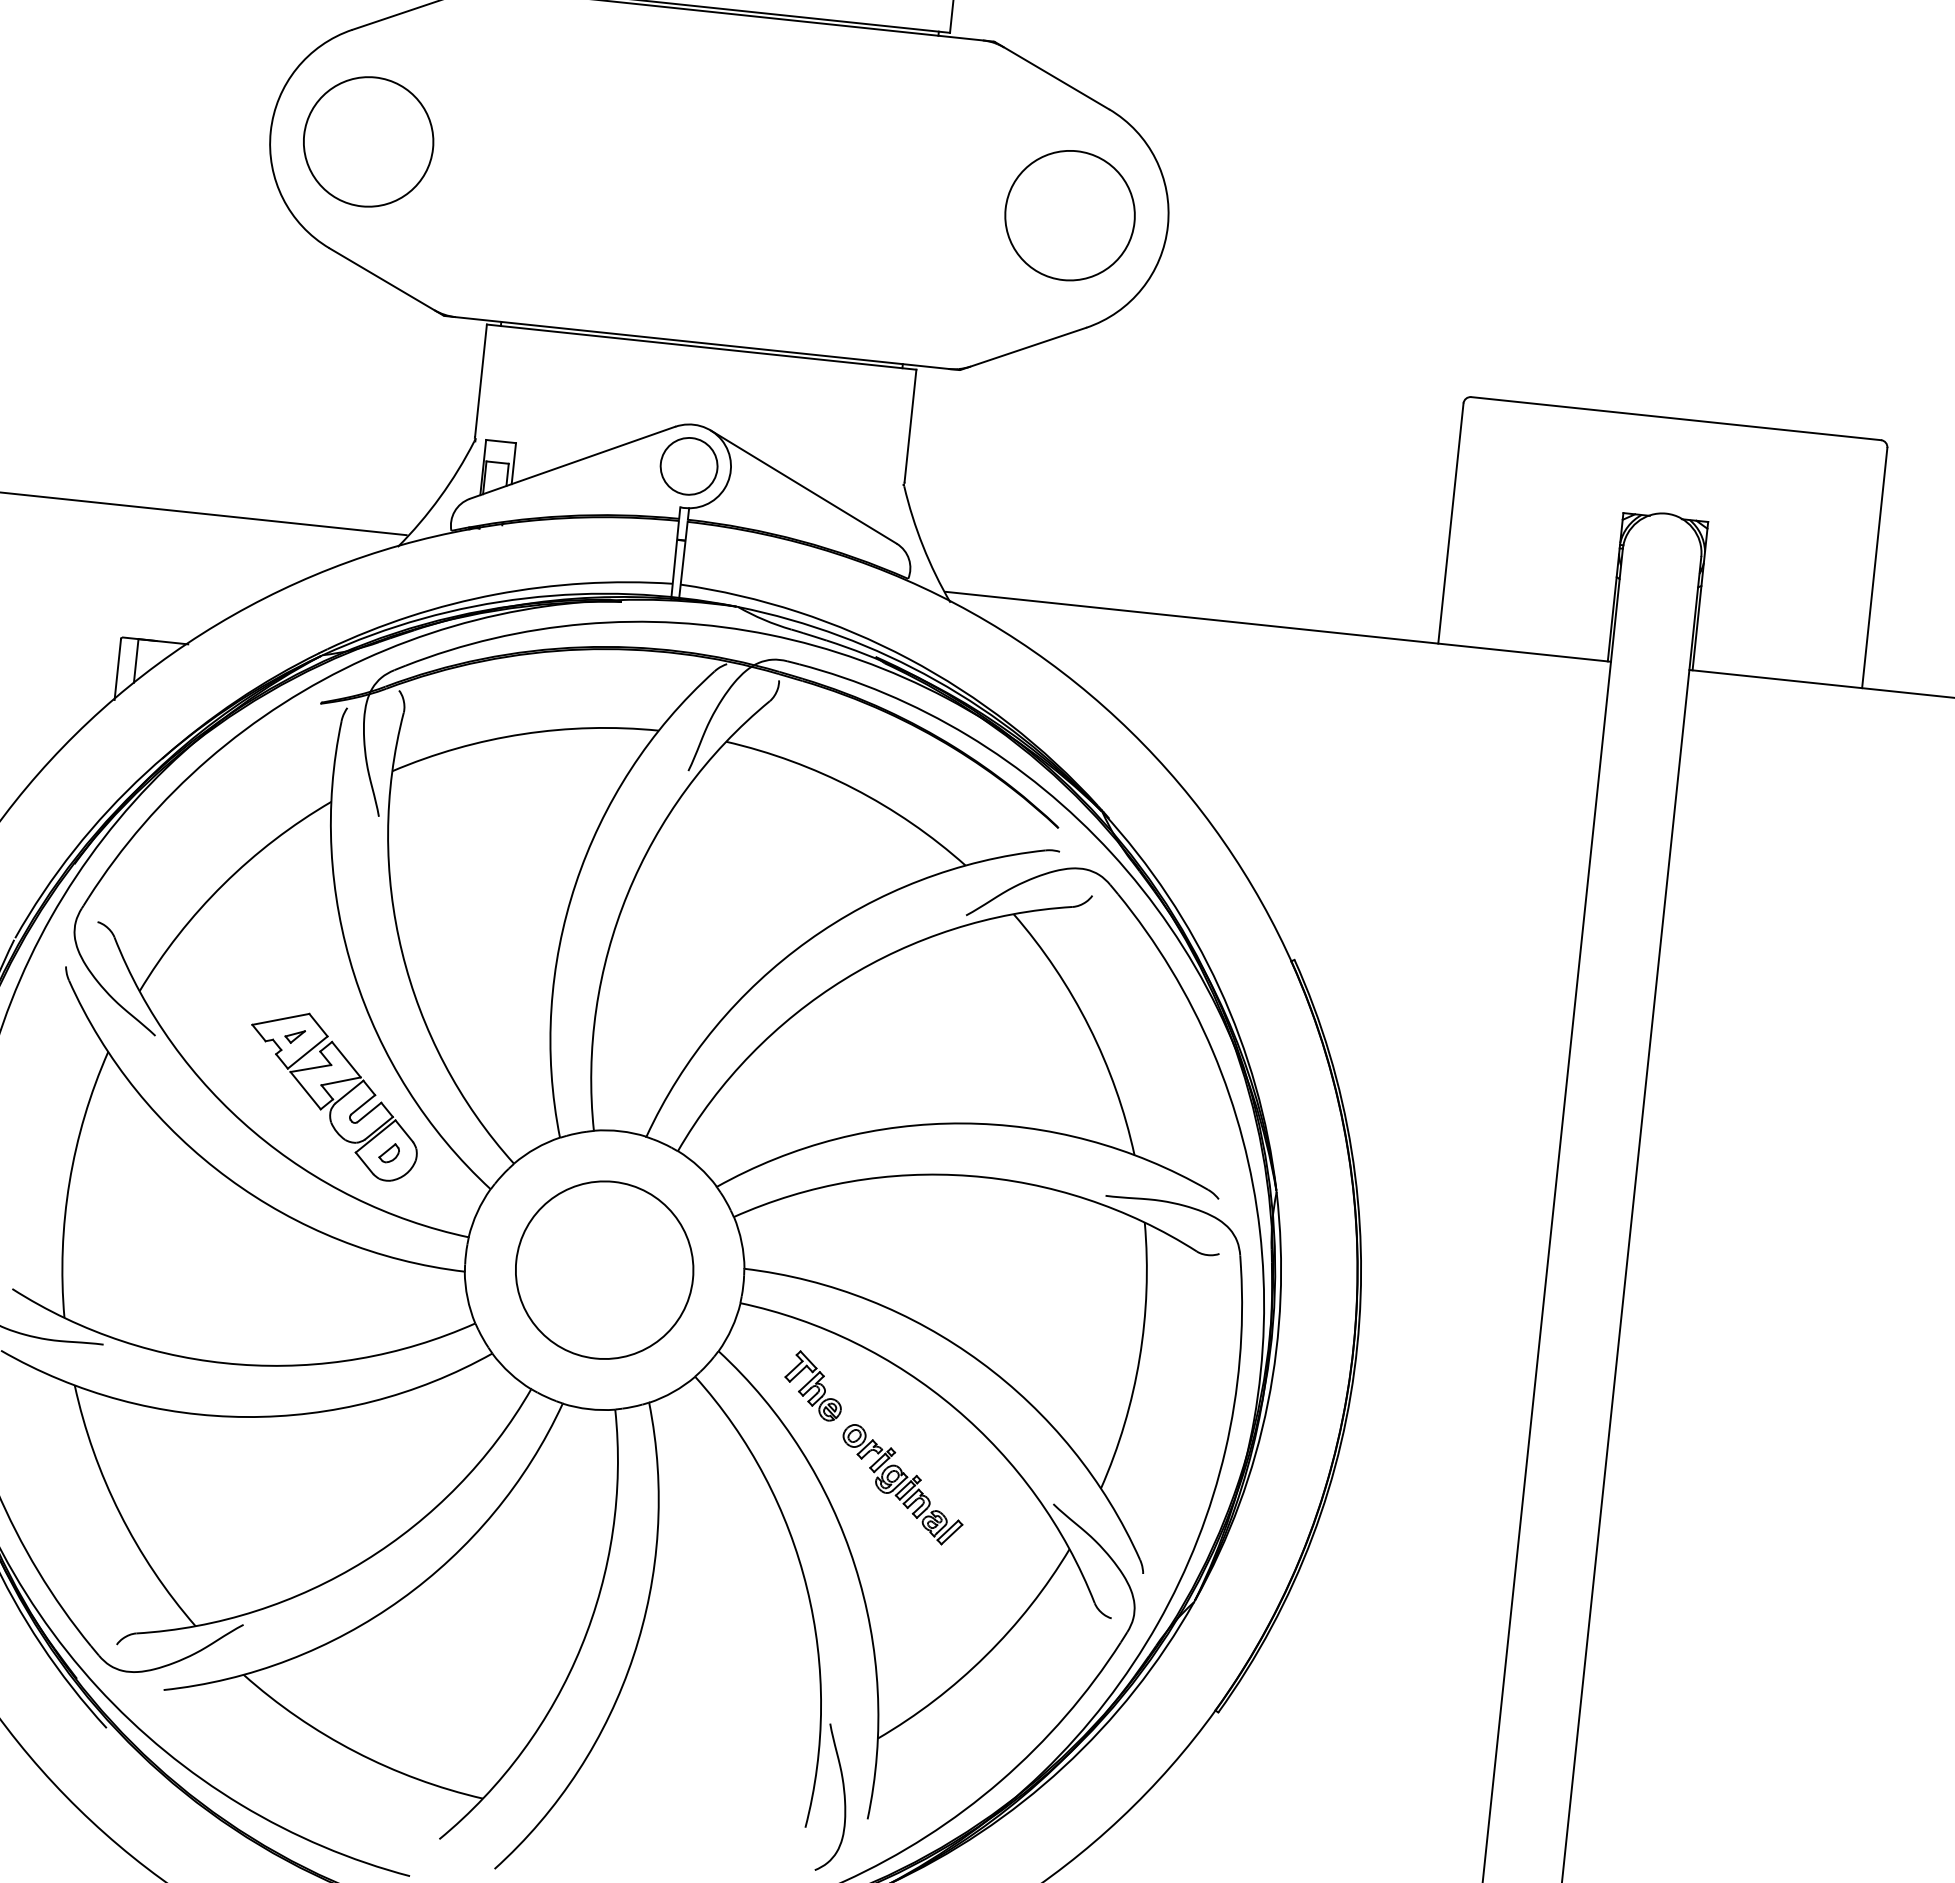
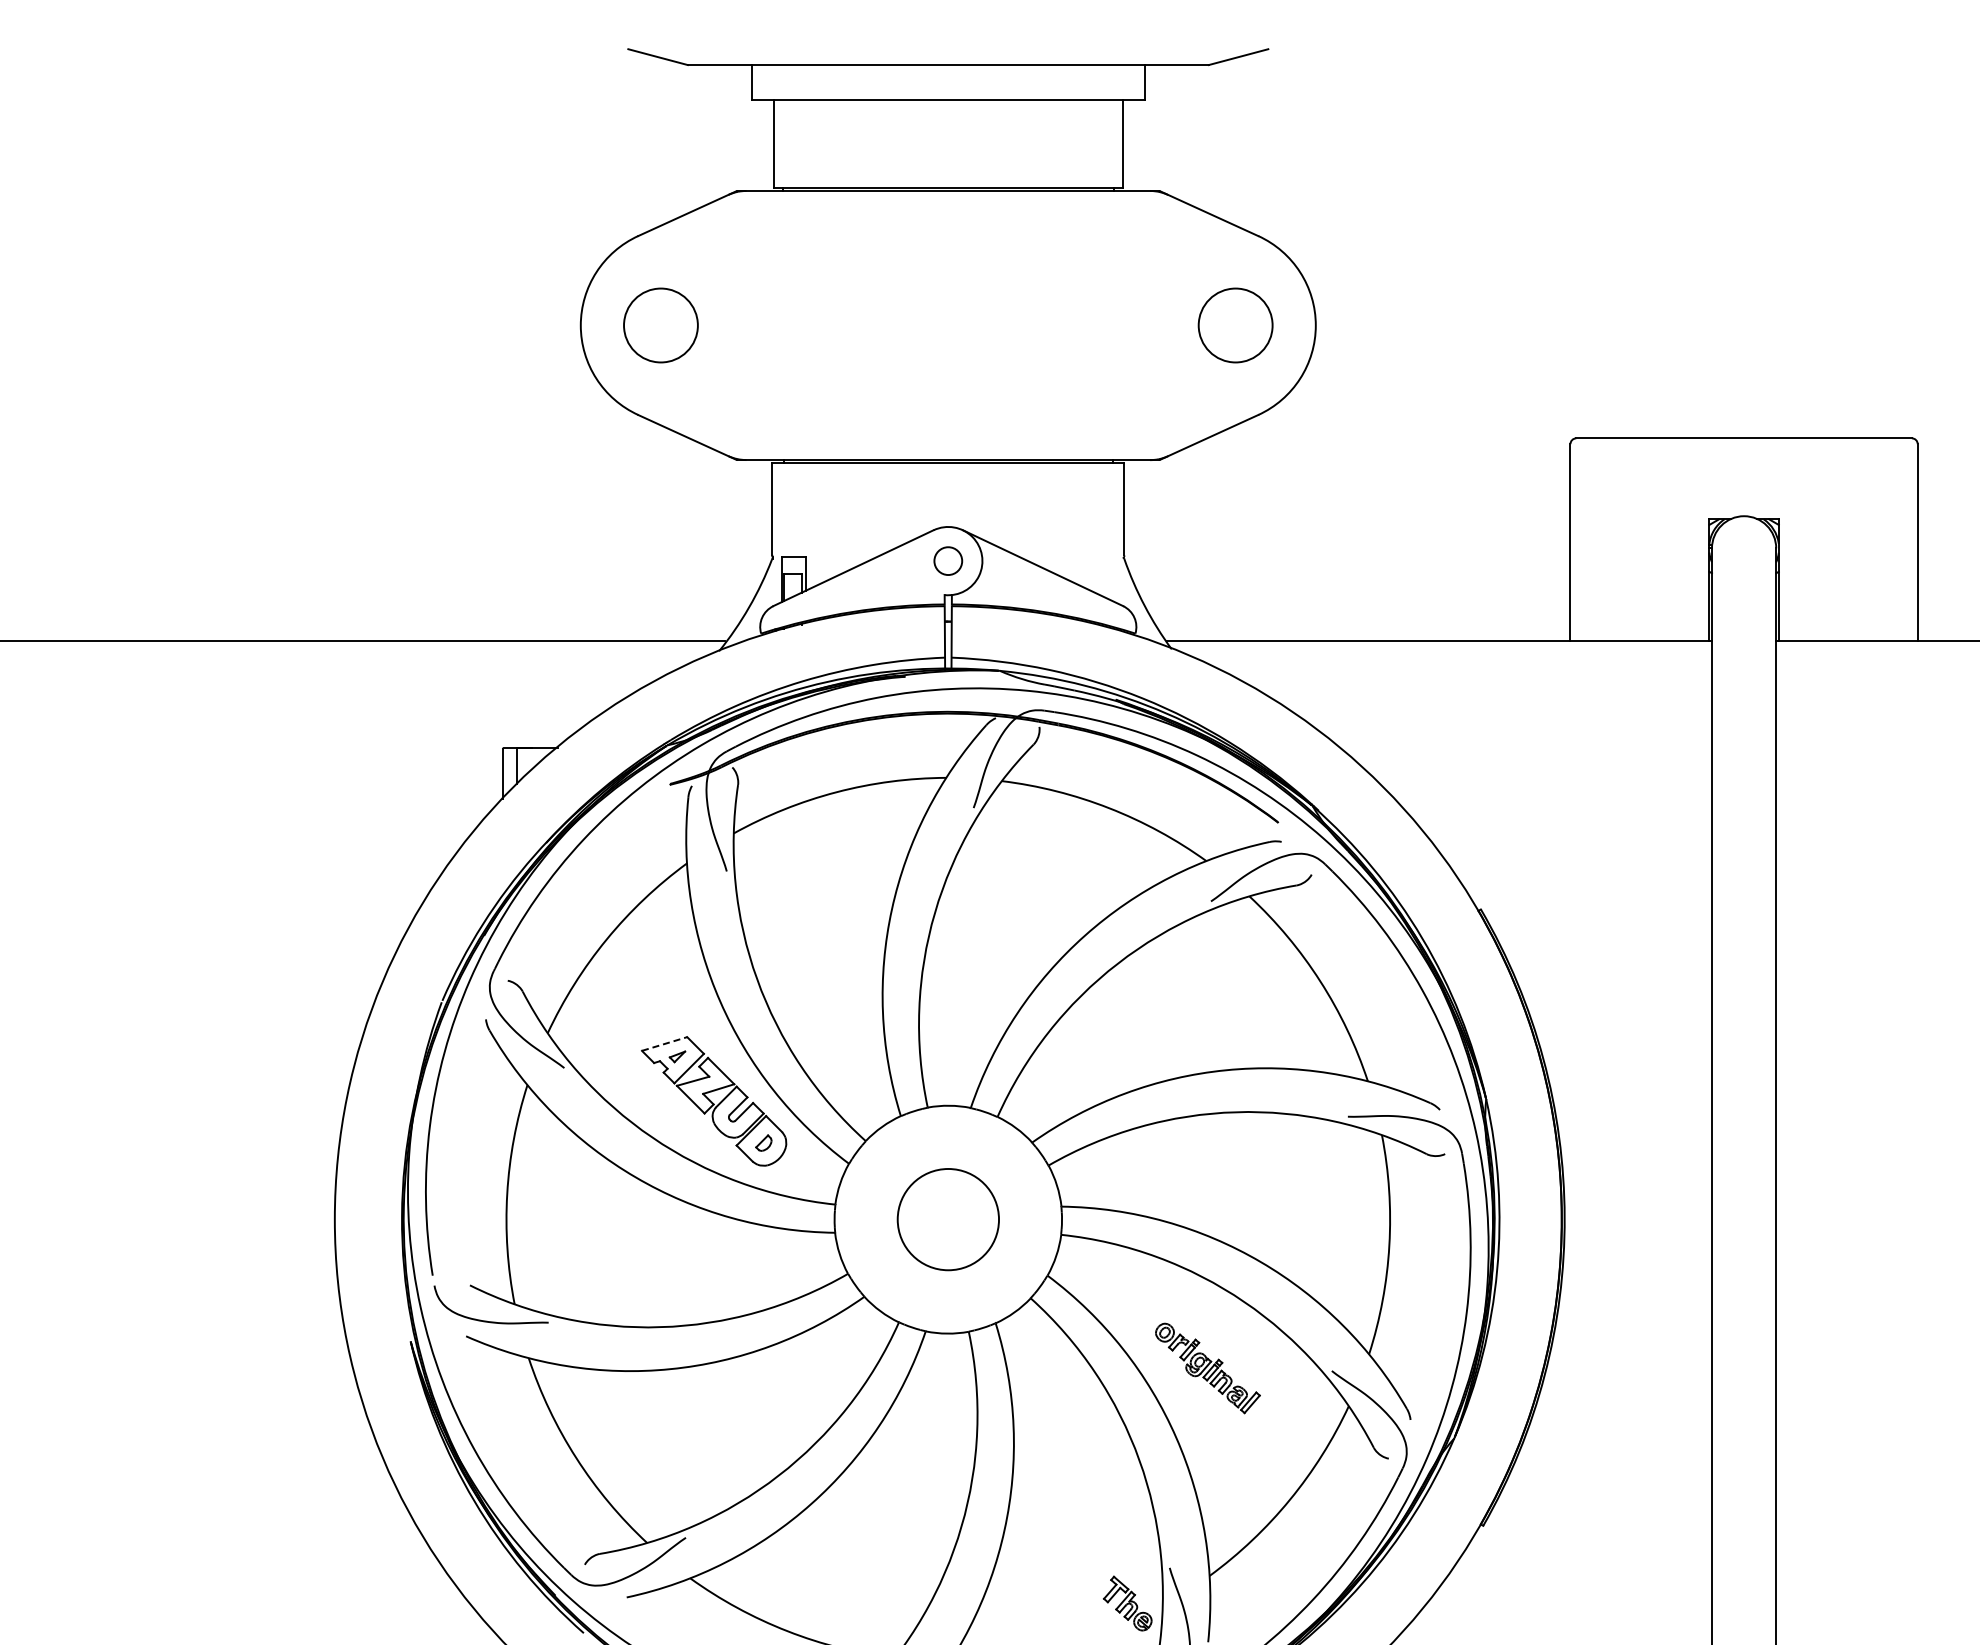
circle: (368, 141) -> (660, 325), size x0.7
circle: (1069, 215) -> (1235, 325), size x0.7
circle: (689, 465) -> (948, 560), size x0.6
line: (280, 1019) -> (664, 1044), solid -> dashed
circle: (604, 1270) -> (948, 1219), size x0.7
part: (813, 1385) -> (1127, 1603), moved

